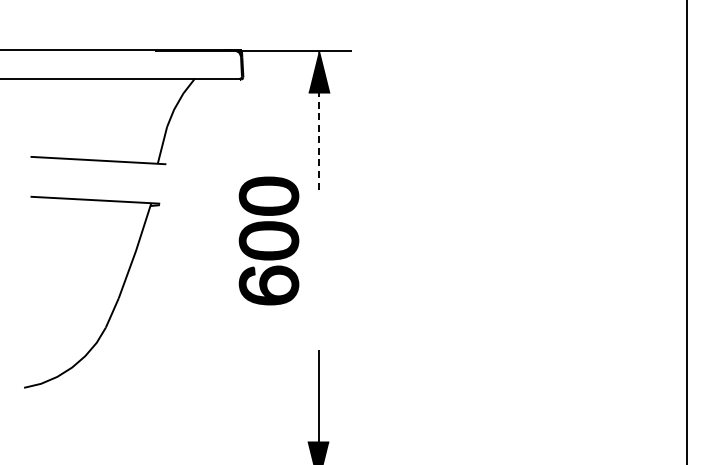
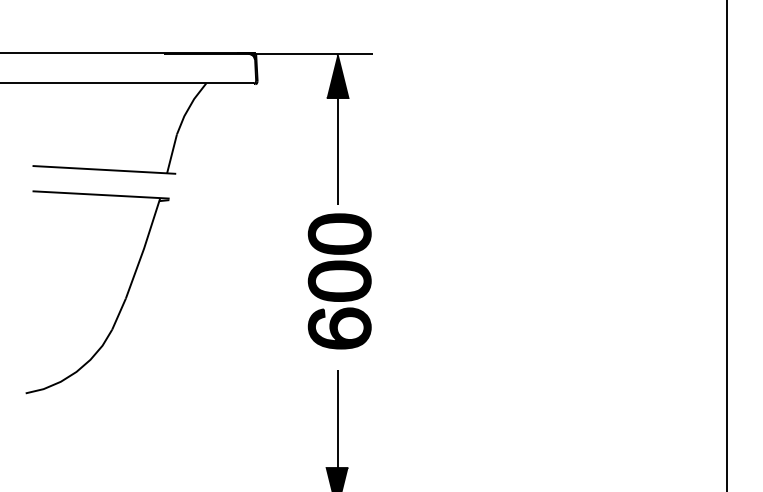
line: (318, 136) -> (337, 144), dashed -> solid
part: (268, 240) -> (339, 280), moved
part: (115, 302) -> (122, 303), moved

